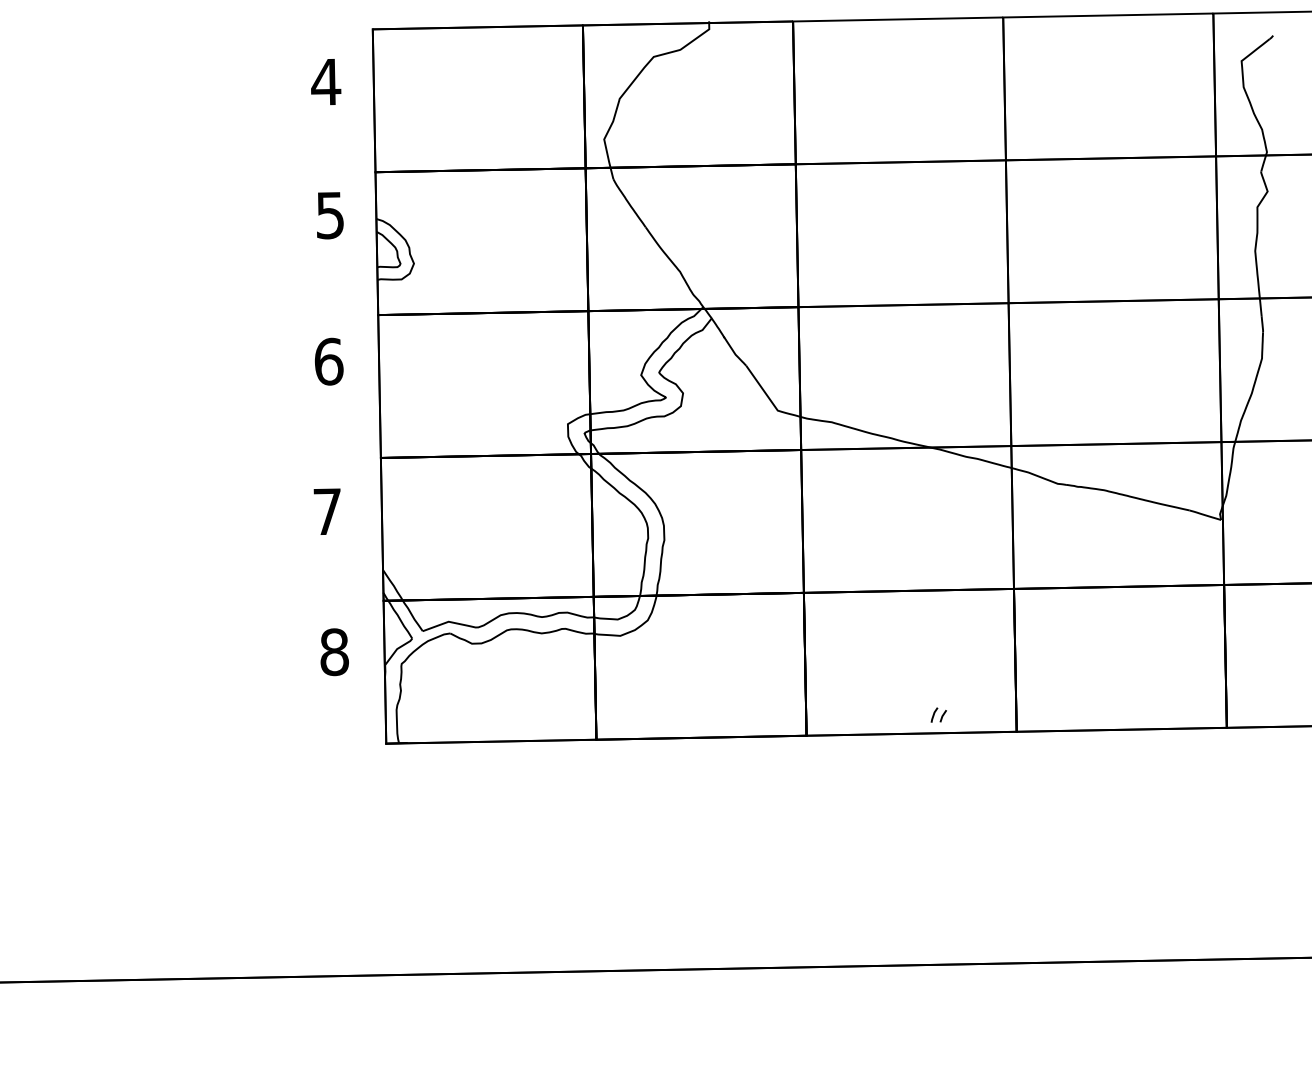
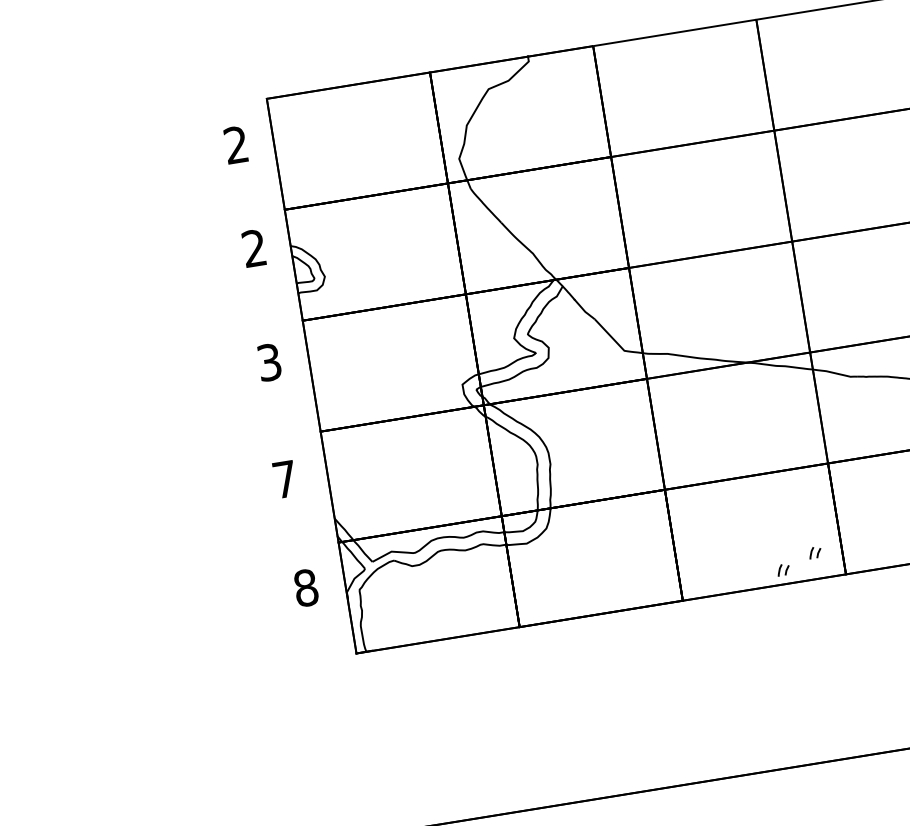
text: (326, 81) -> (236, 144), 4 -> 2
text: (329, 215) -> (253, 248), 5 -> 2
text: (328, 361) -> (269, 362), 6 -> 3
part: (981, 698) -> (814, 552), added

